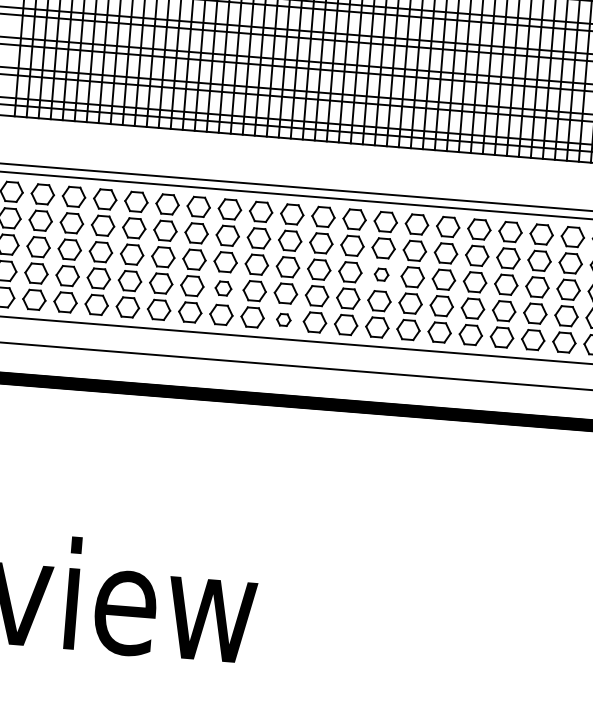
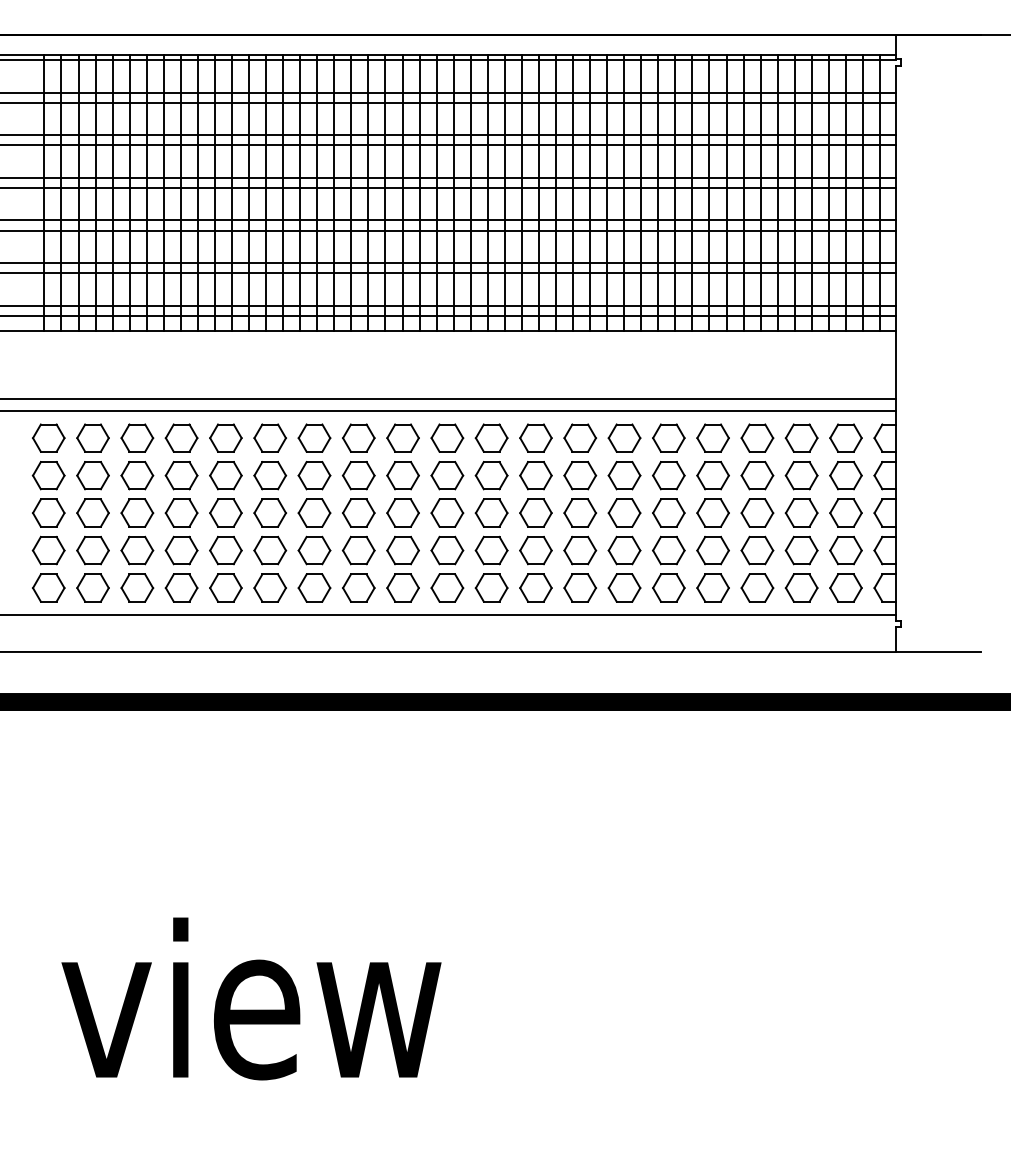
part: (381, 274) -> (580, 512), size x1.67
part: (223, 288) -> (358, 550), size x1.43
part: (283, 319) -> (447, 587), size x1.67

